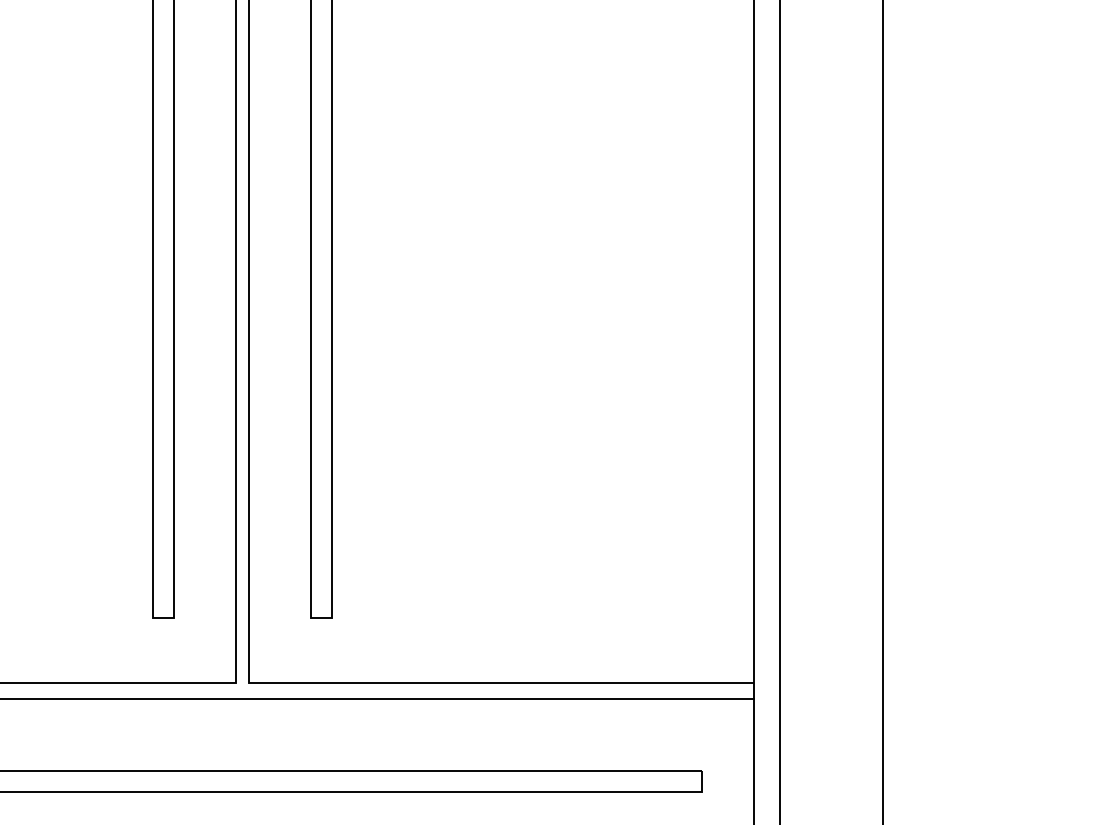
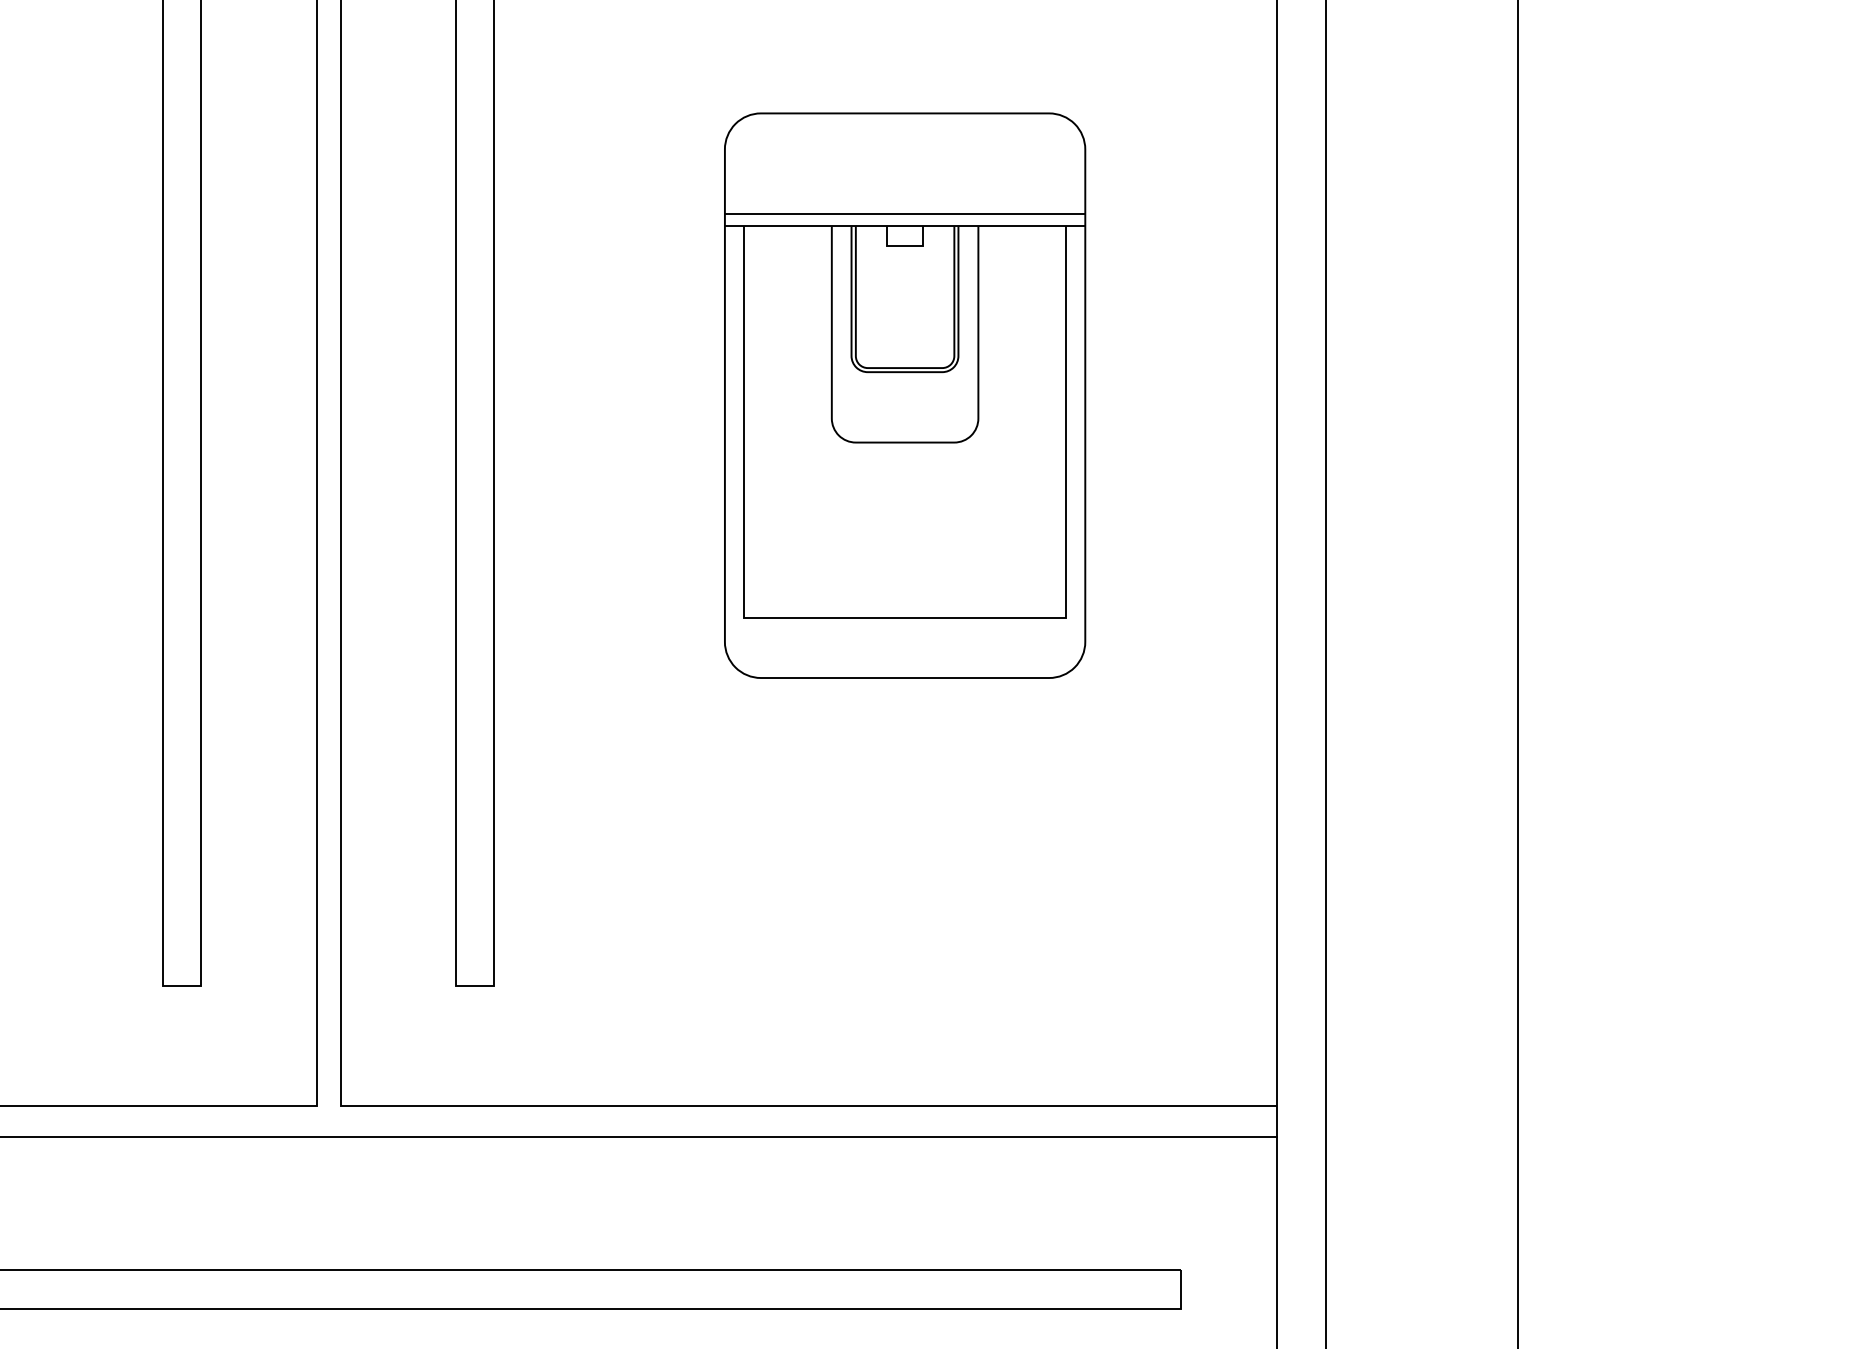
part: (553, 299) -> (905, 394), added

